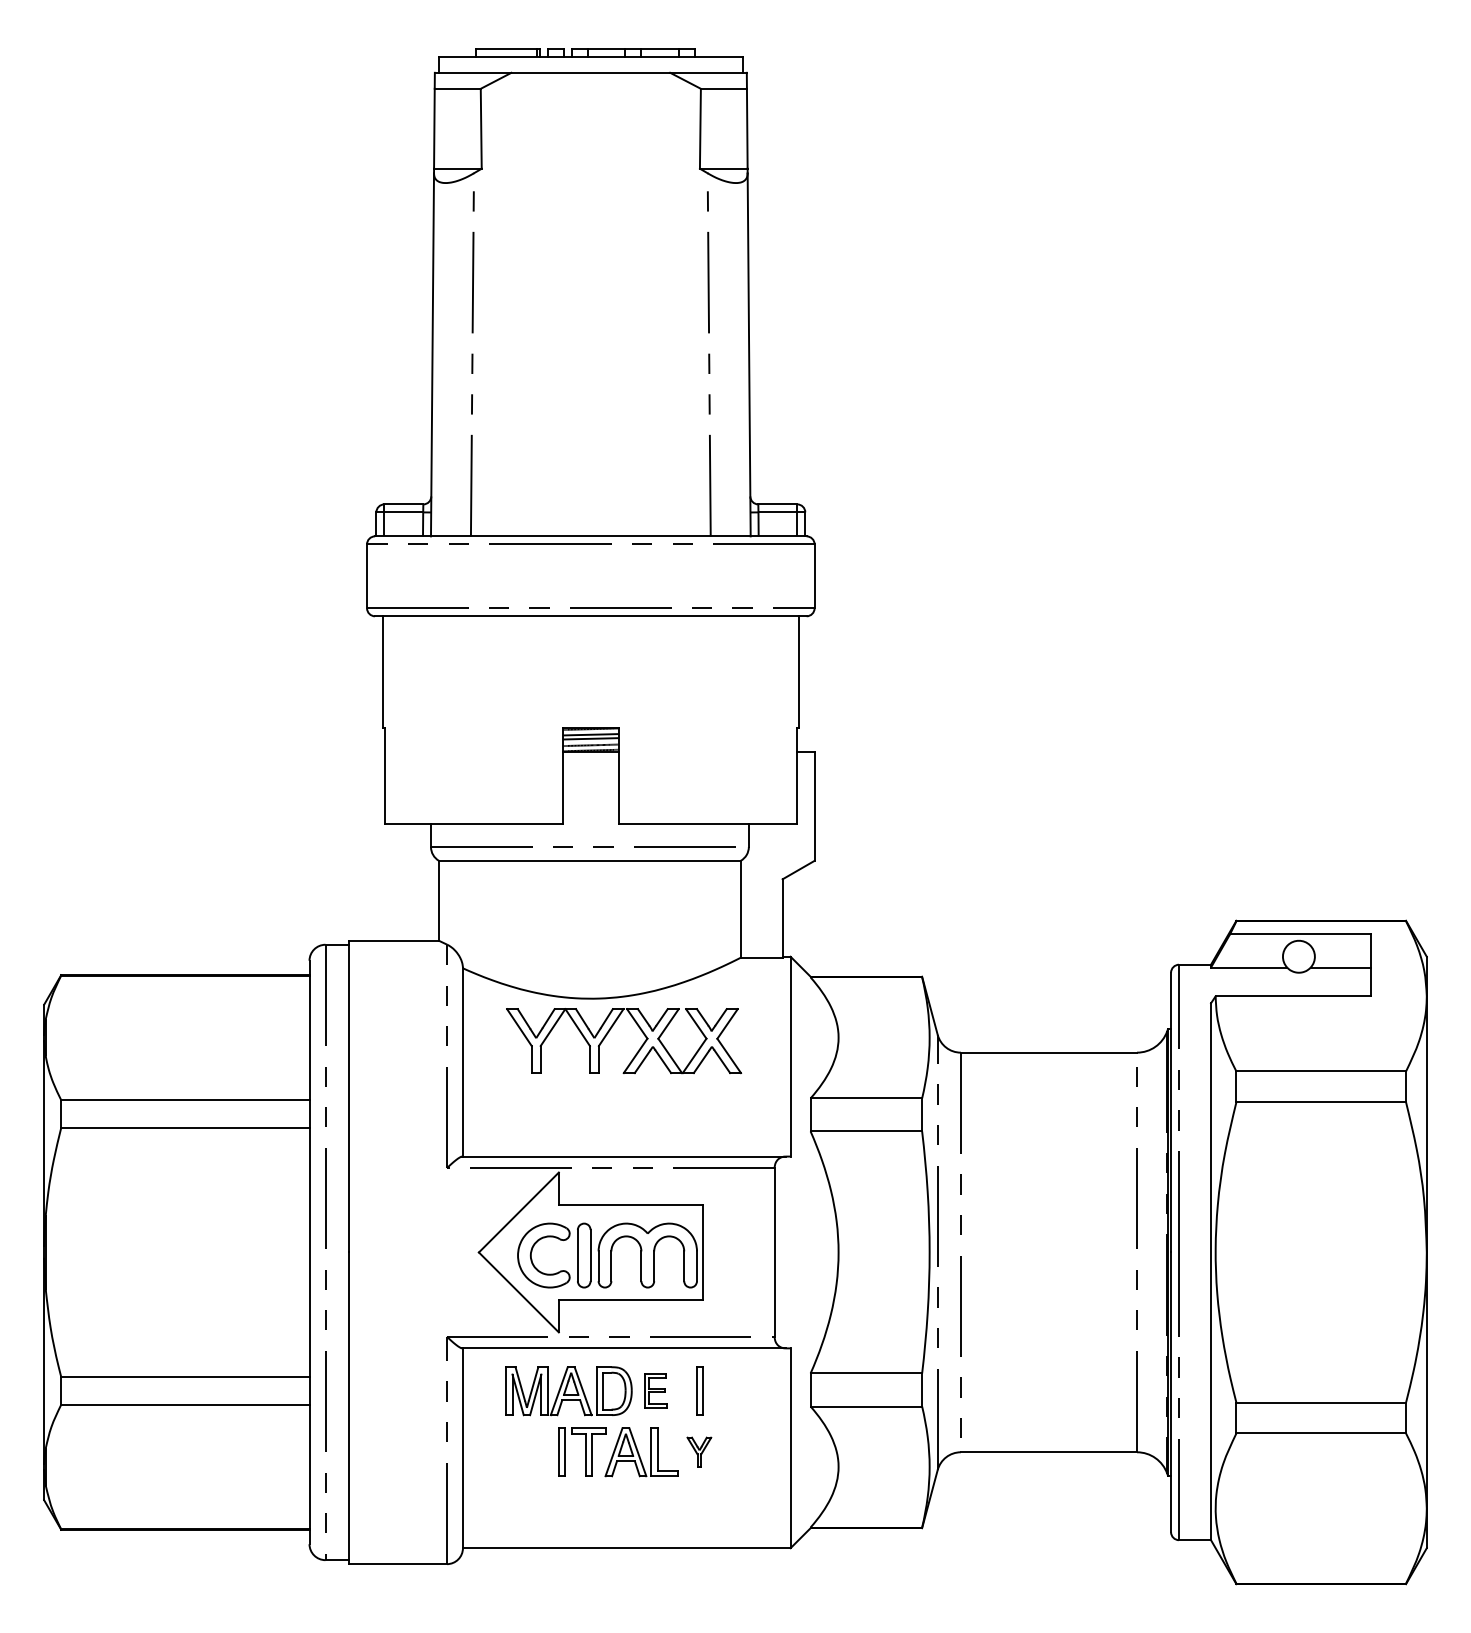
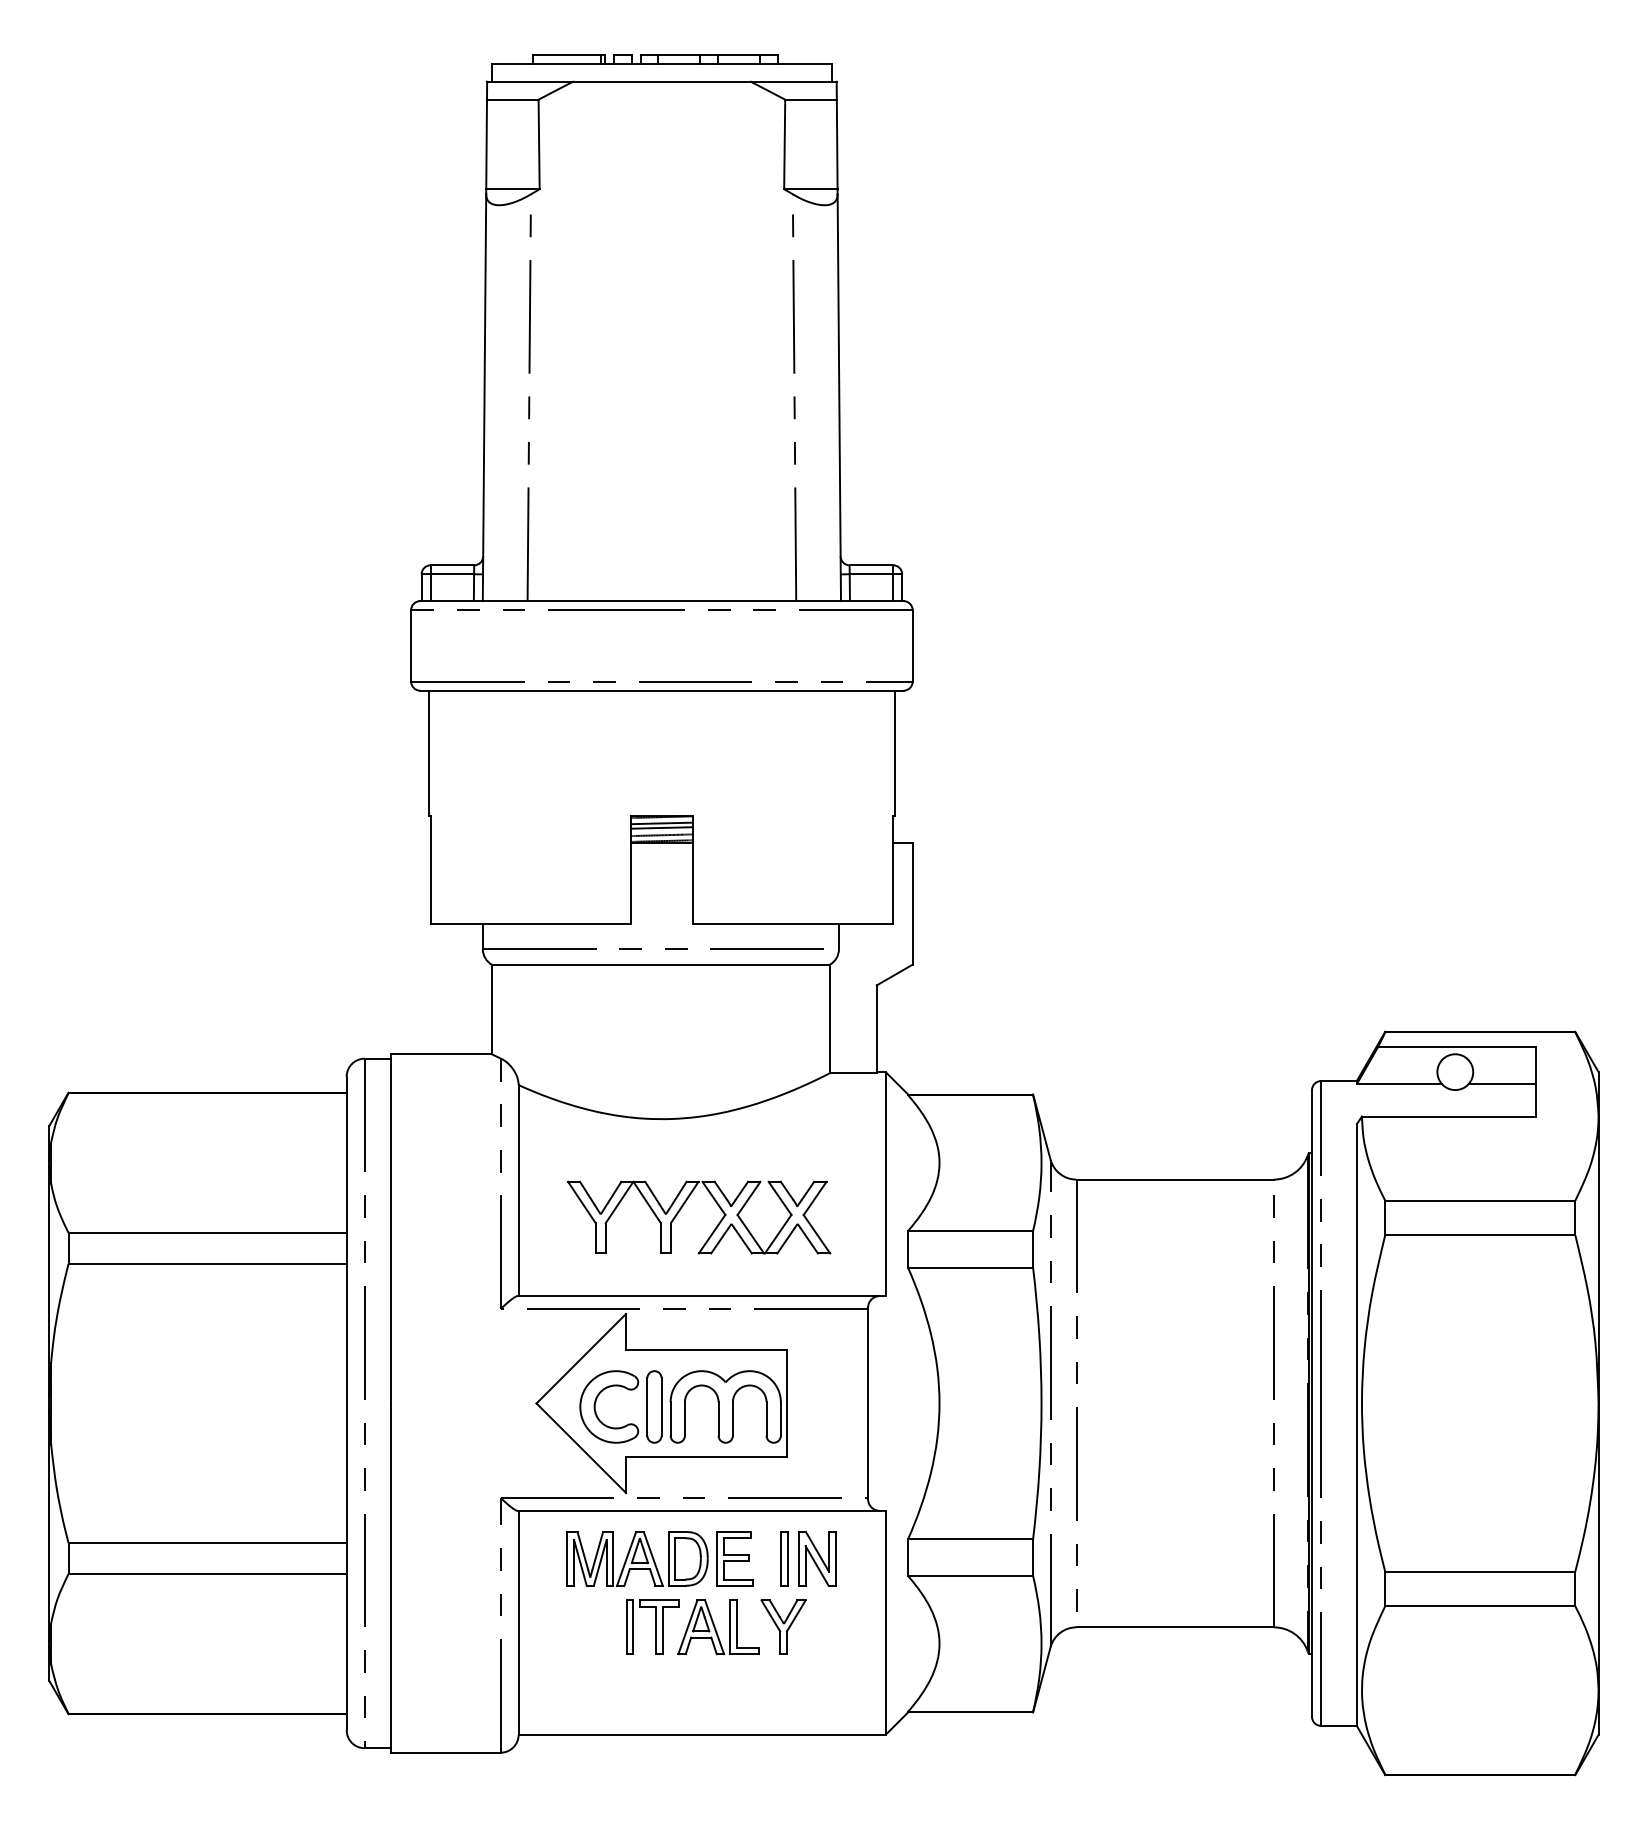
part: (637, 1050) -> (714, 1228), moved
part: (655, 1390) -> (734, 1558), size x1.43
part: (729, 1390) -> (817, 1558), added
part: (699, 1451) -> (783, 1626), size x1.67

